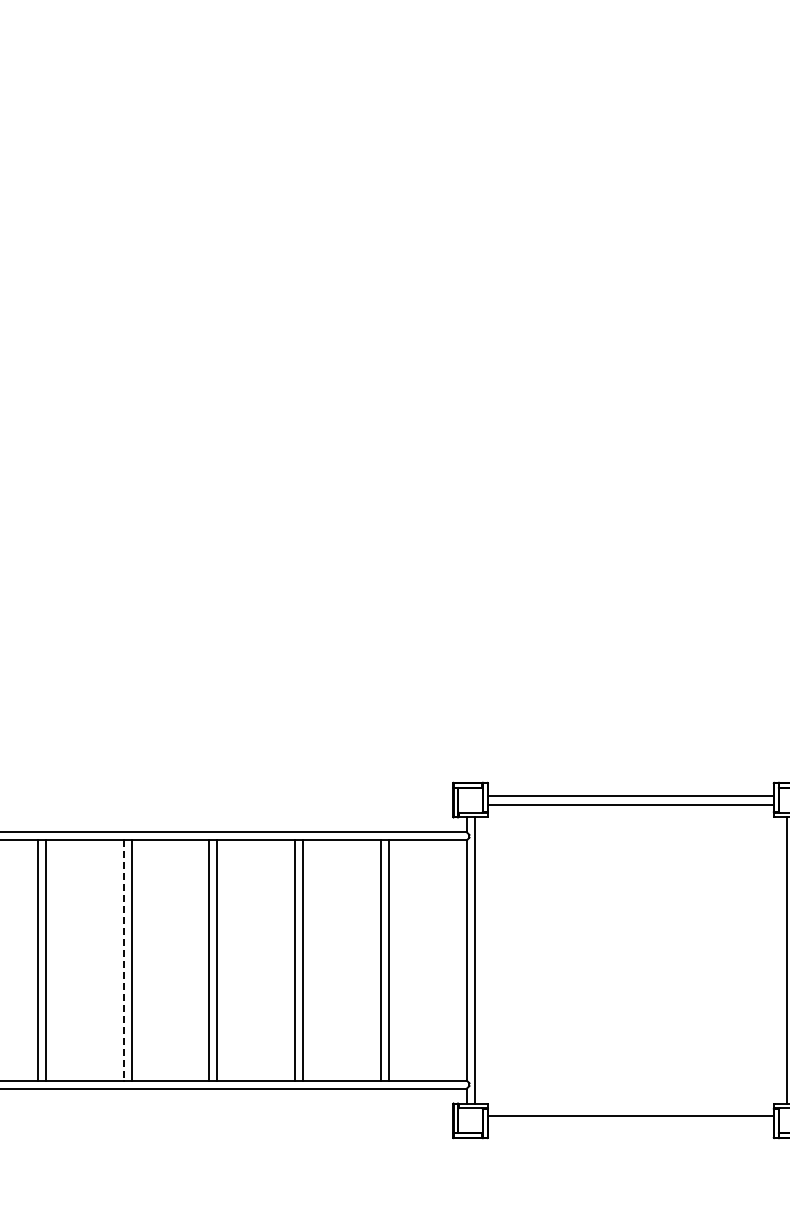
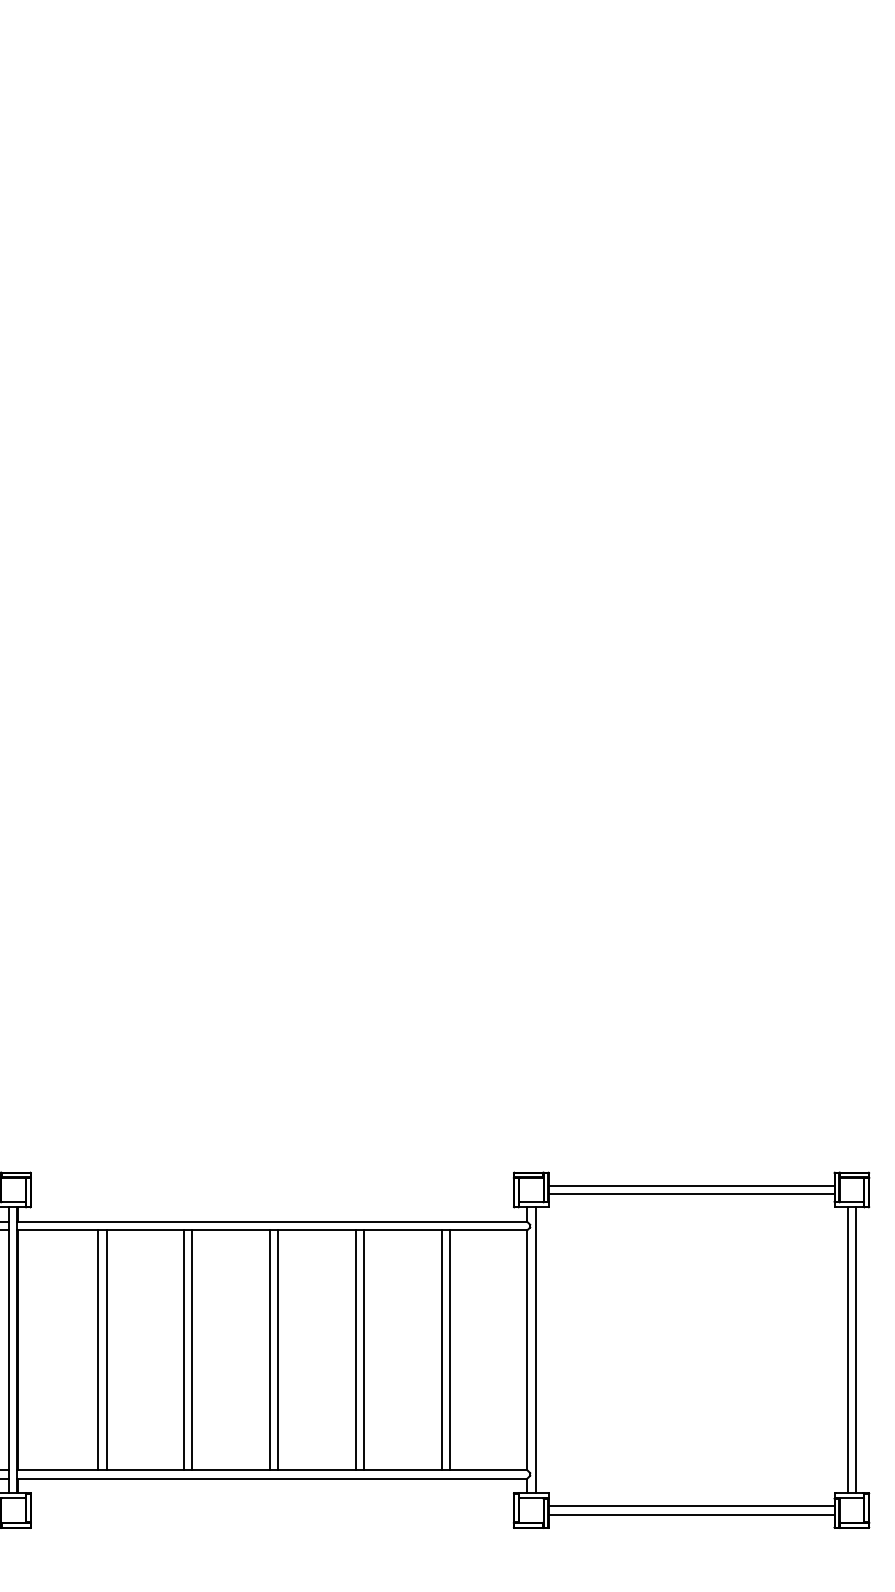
line: (123, 960) -> (184, 1350), dashed -> solid
line: (630, 1124) -> (691, 1514), added

